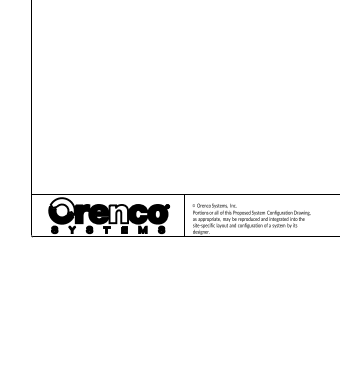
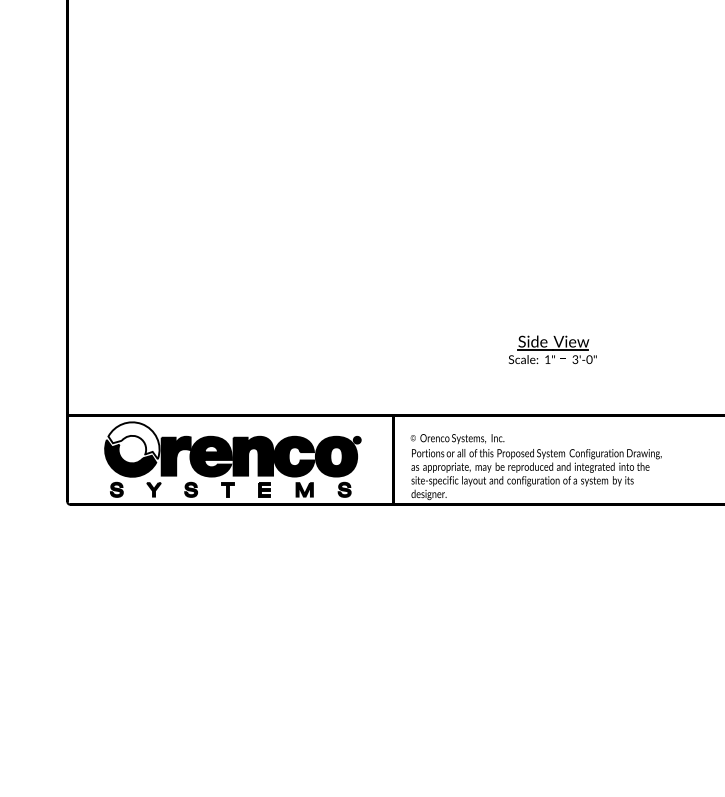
part: (258, 163) -> (551, 348), added
fill: (118, 213) -> (252, 454), added

